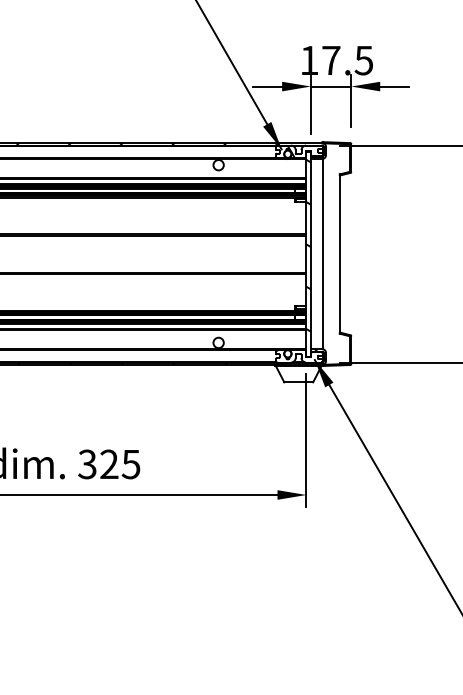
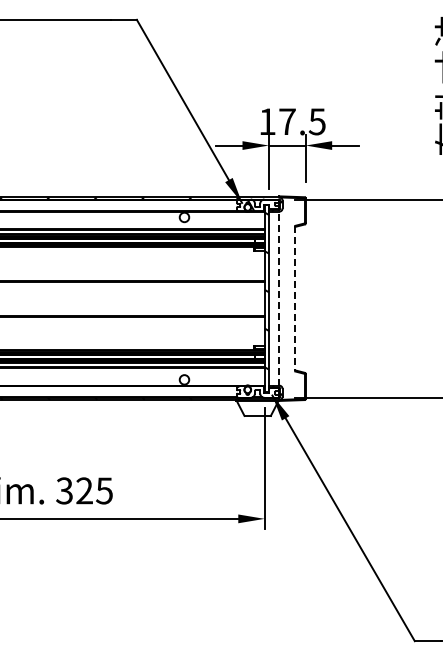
line: (322, 253) -> (279, 298), solid -> dashed
line: (340, 253) -> (295, 298), solid -> dashed

